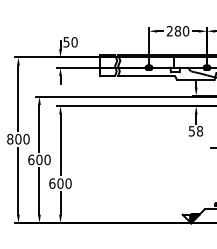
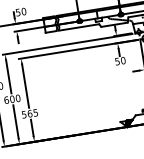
text: (199, 131) -> (122, 60), 58 -> 50
text: (60, 183) -> (30, 113), 600 -> 565

